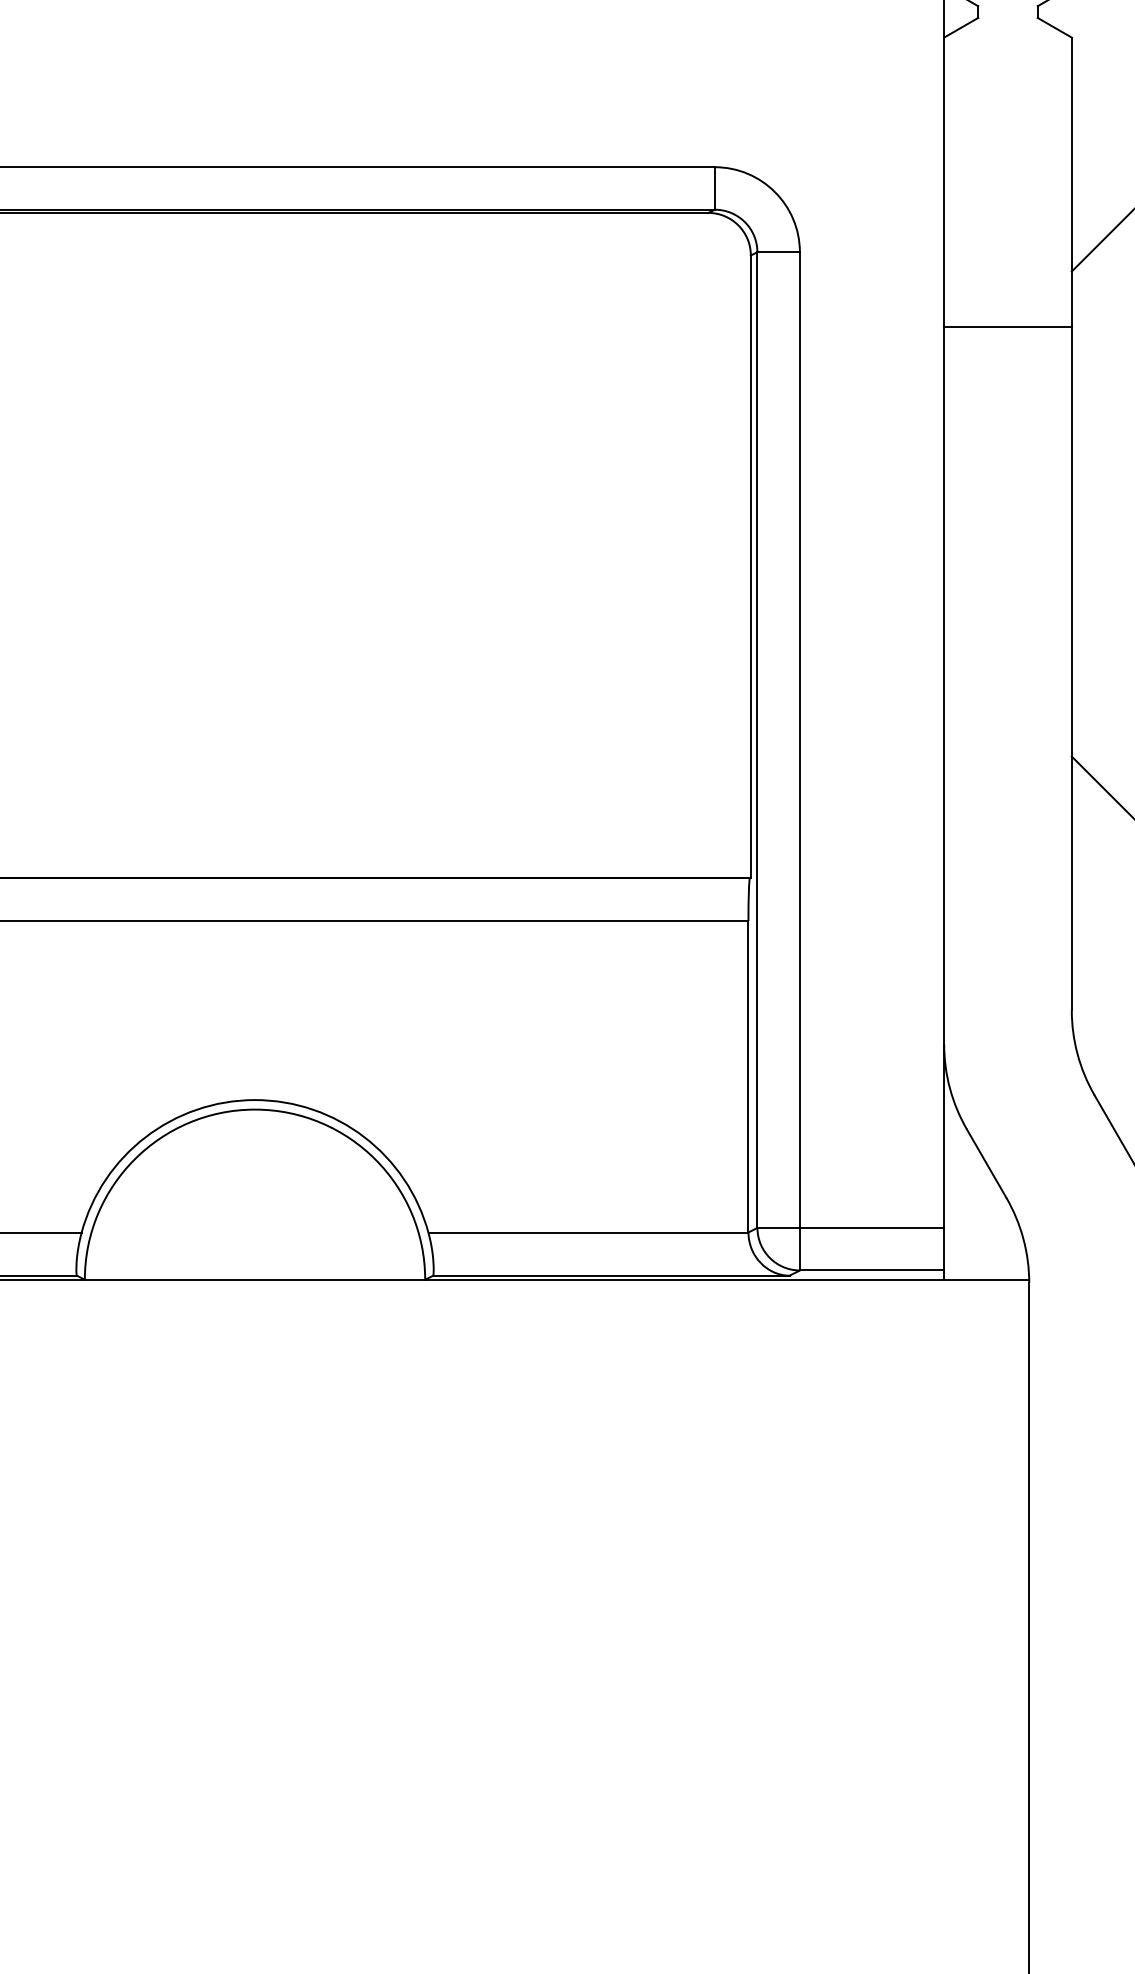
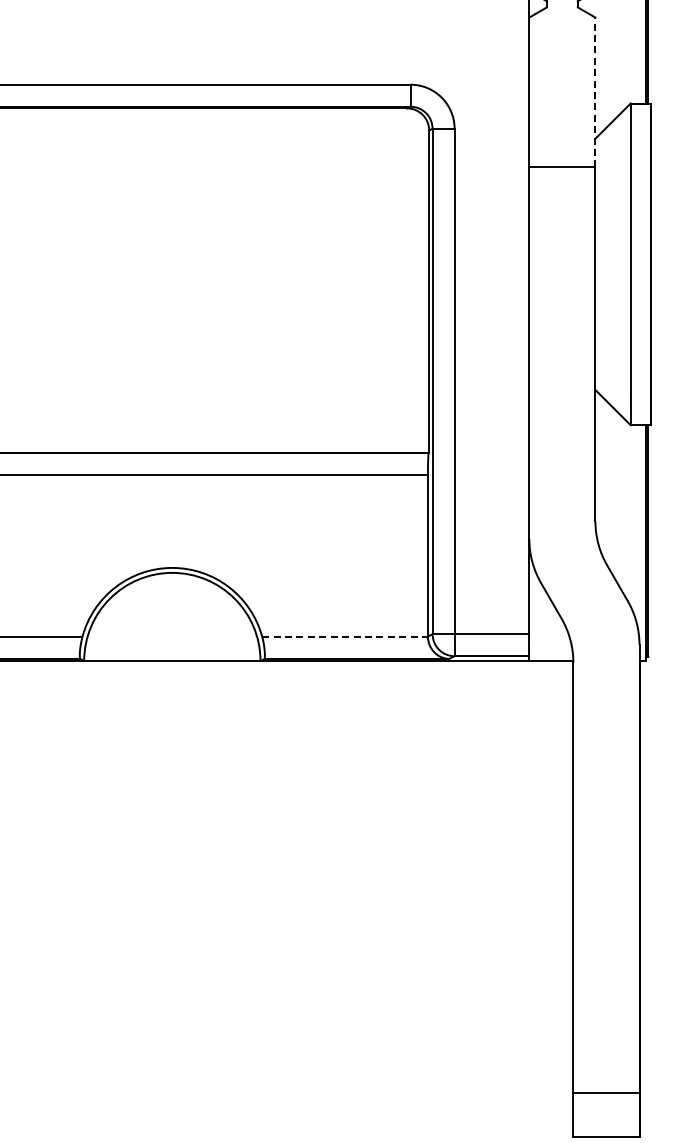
line: (1071, 182) -> (595, 92), solid -> dashed
line: (589, 1232) -> (345, 636), solid -> dashed

